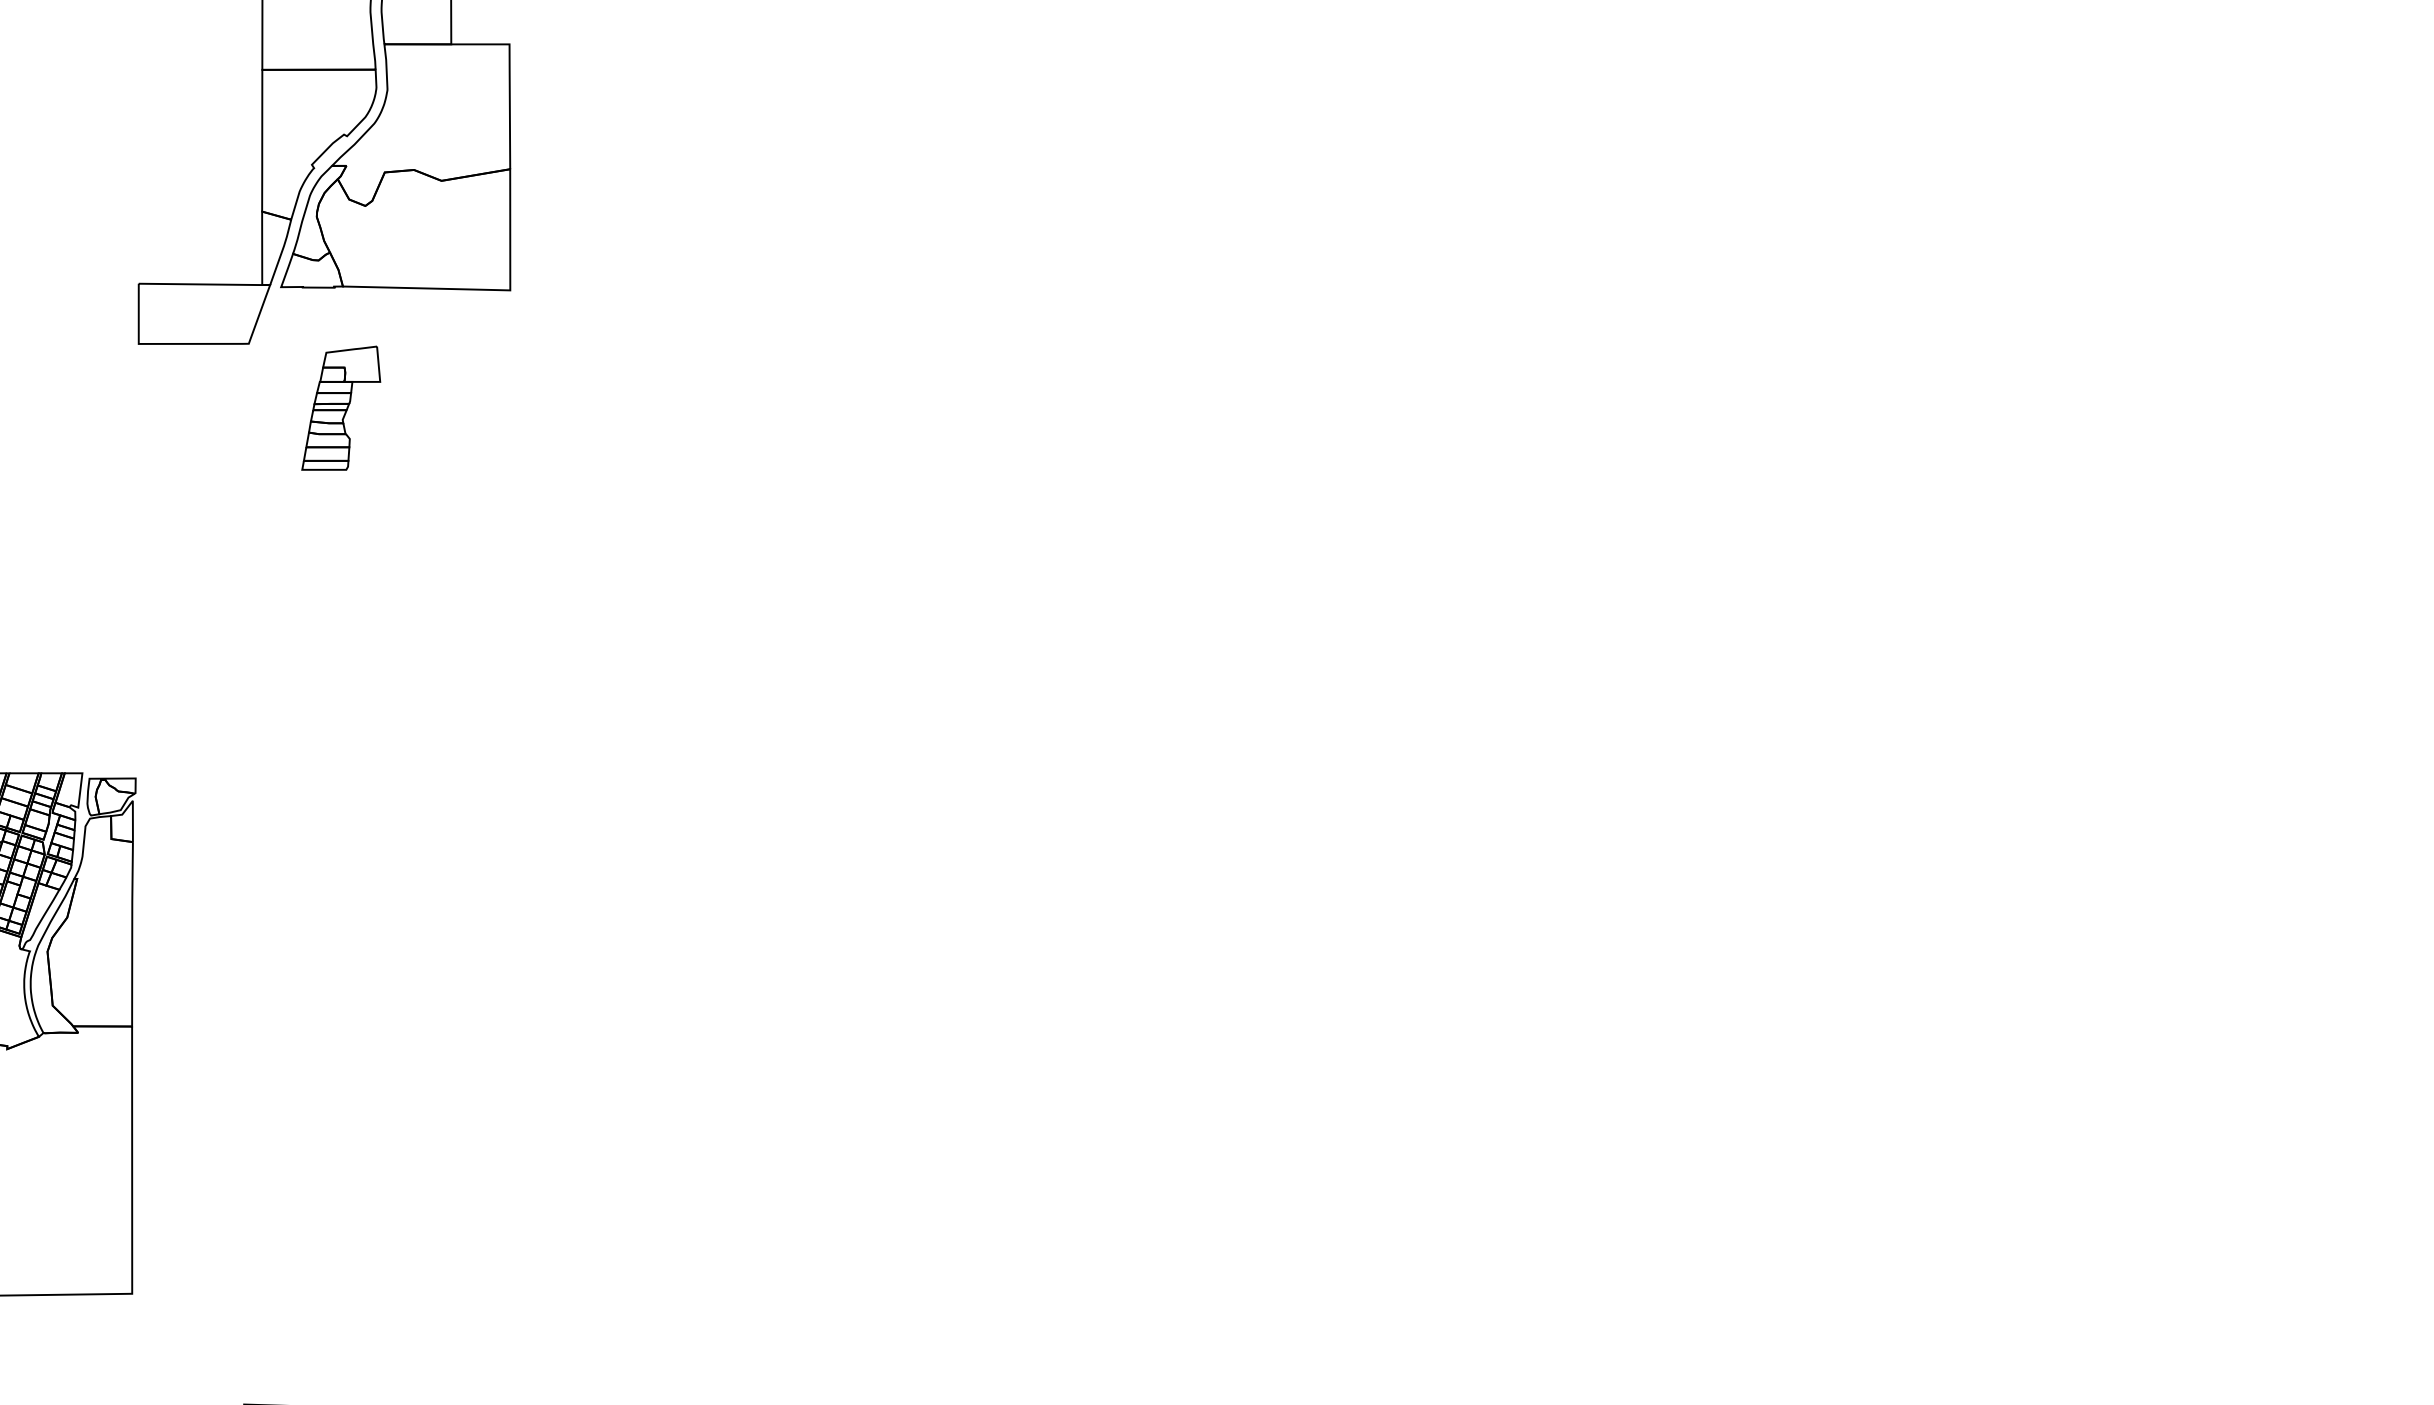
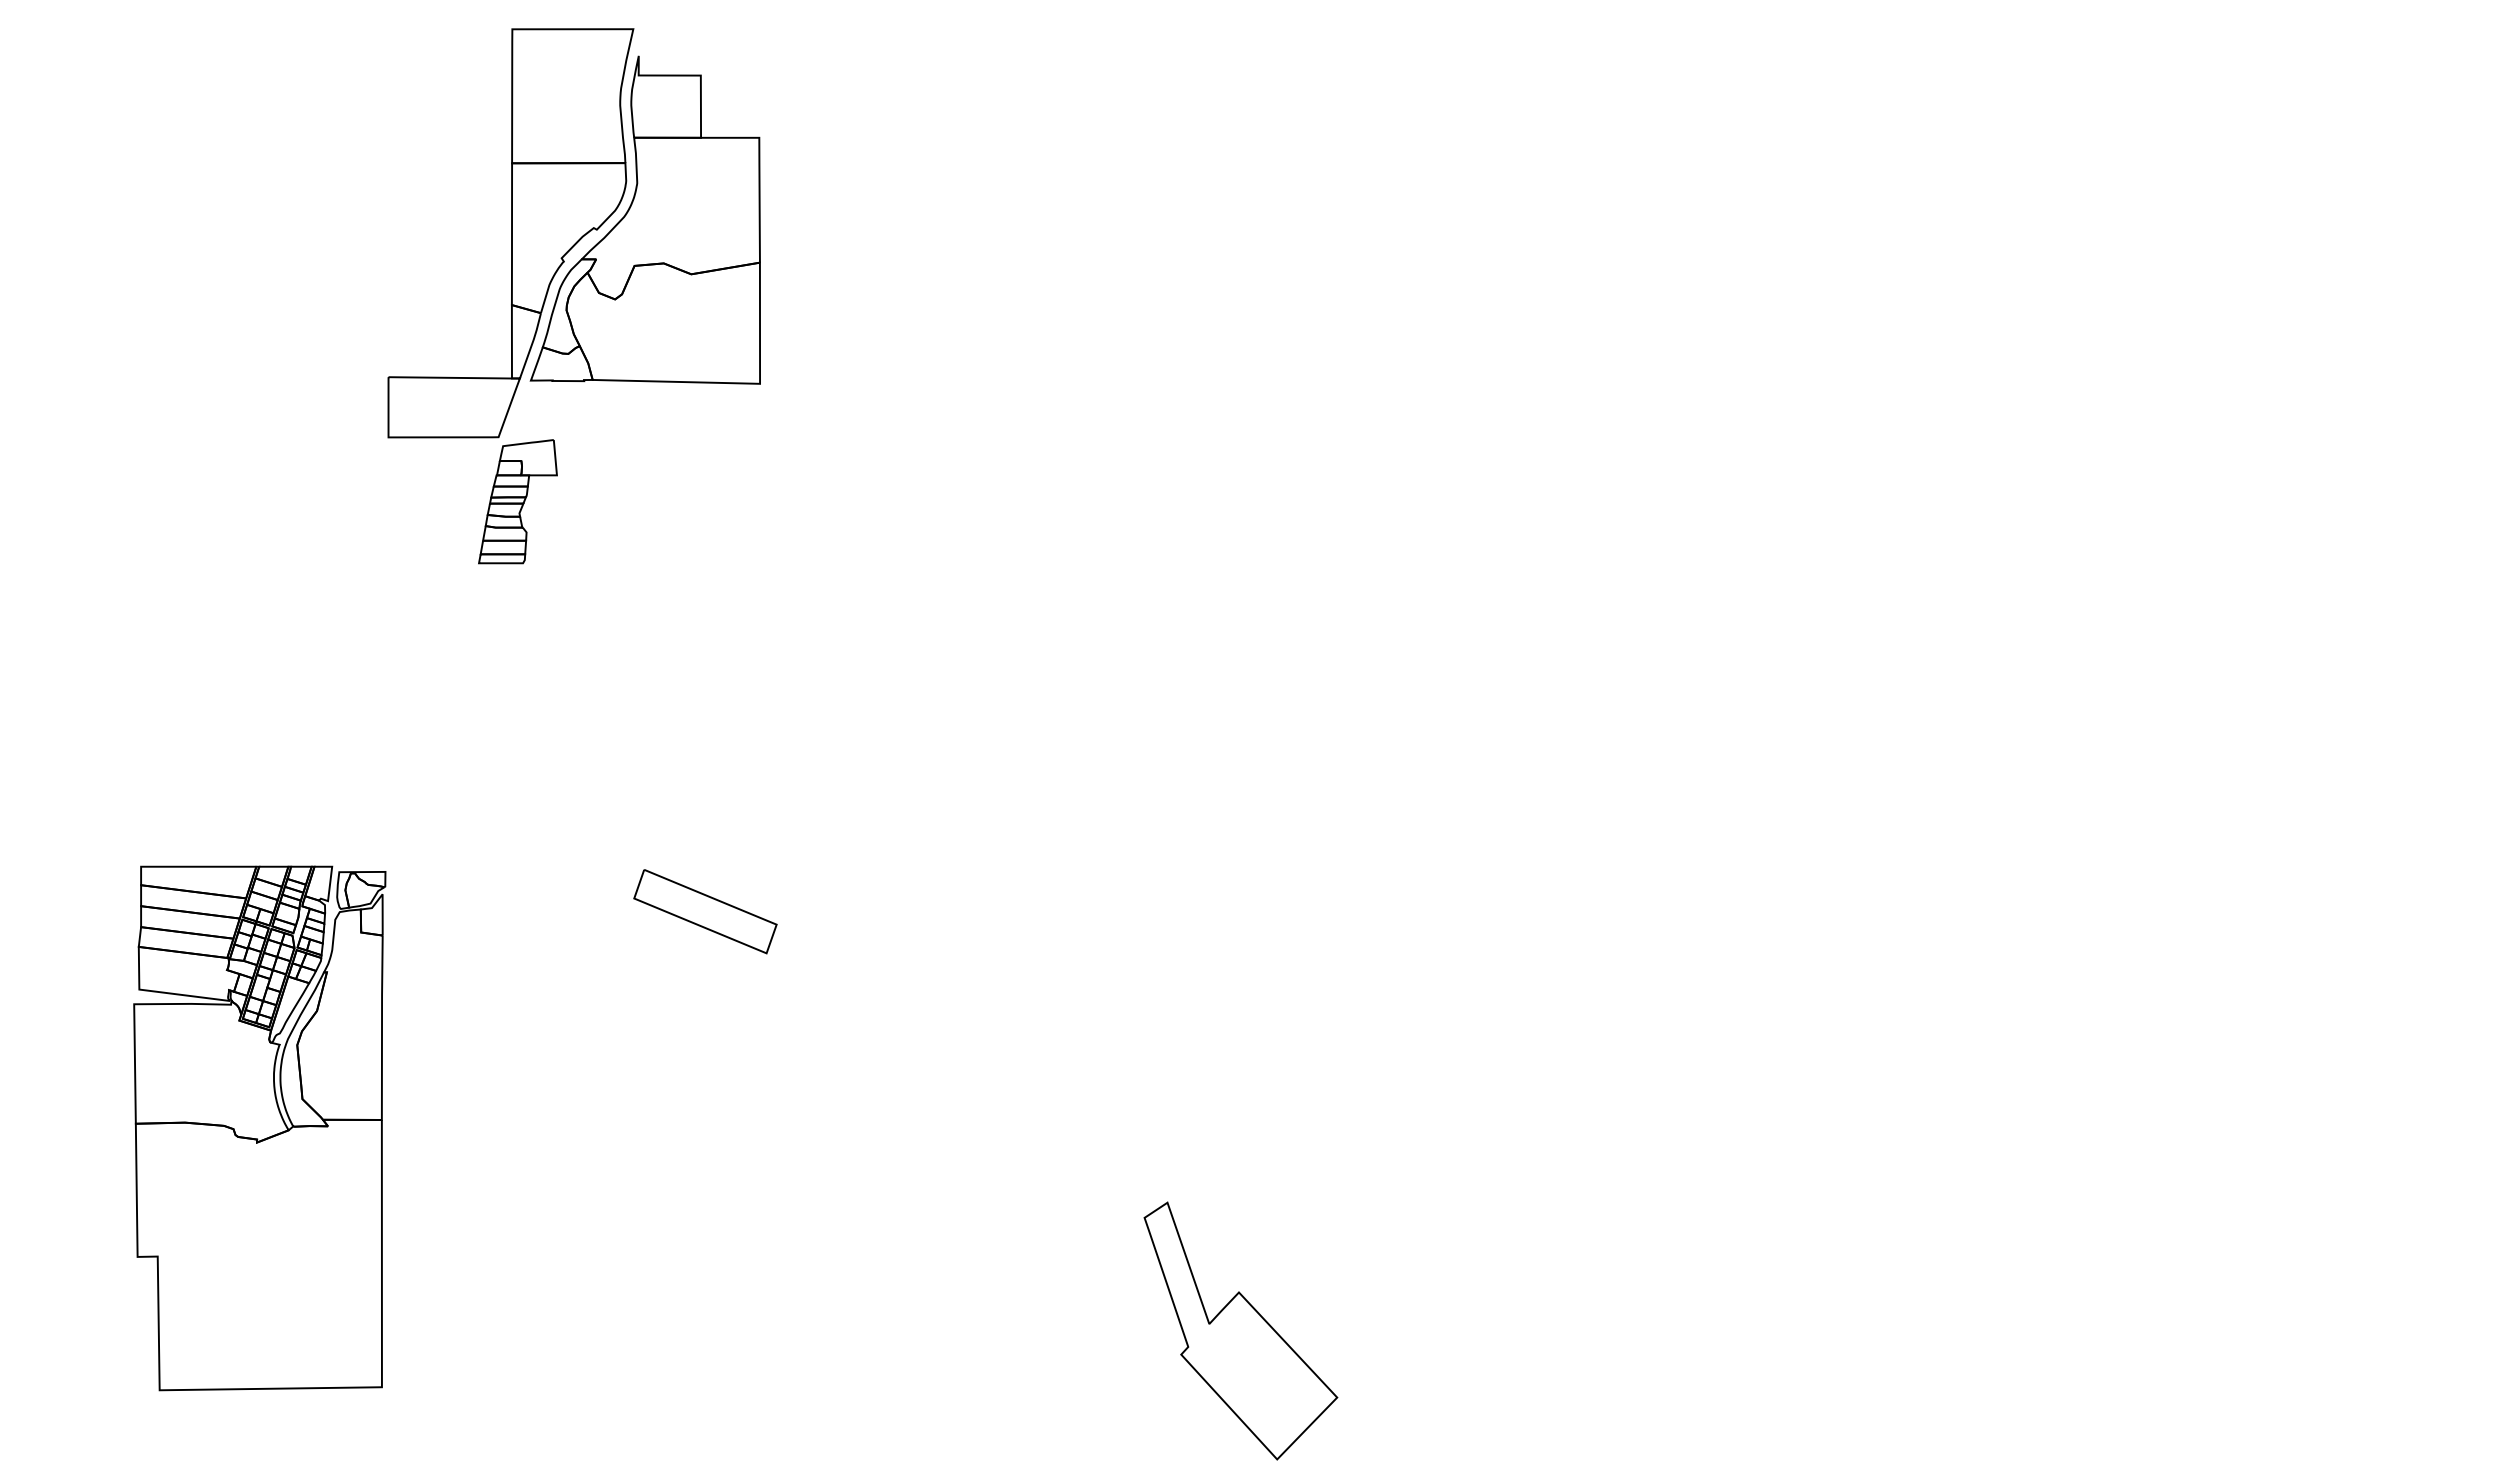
part: (340, 408) -> (517, 501), moved
part: (455, 818) -> (705, 911), added
part: (990, 1237) -> (1240, 1330), added

